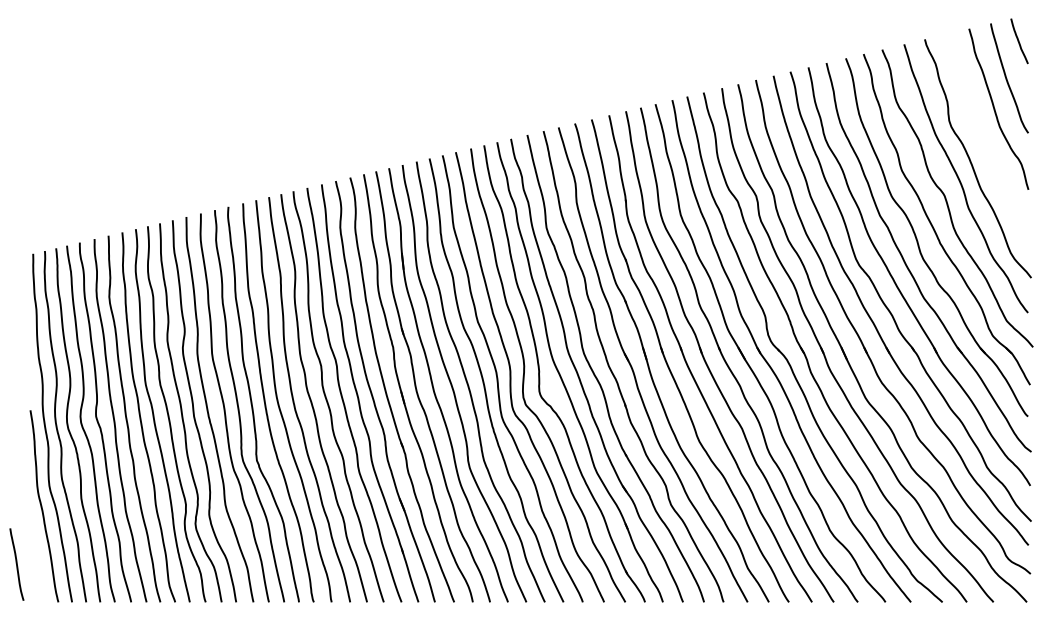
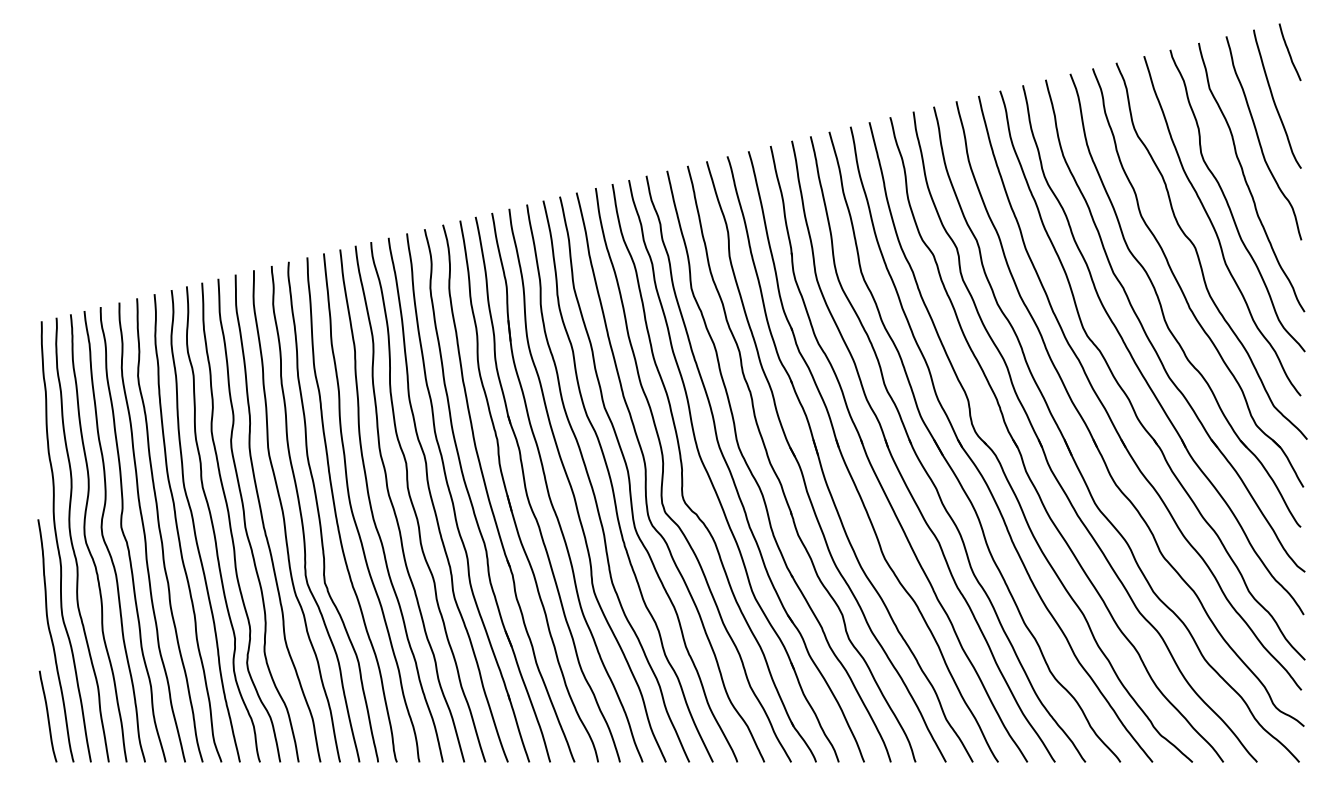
curve: (985, 141) -> (1246, 179), added
curve: (16, 564) -> (47, 716), moved

